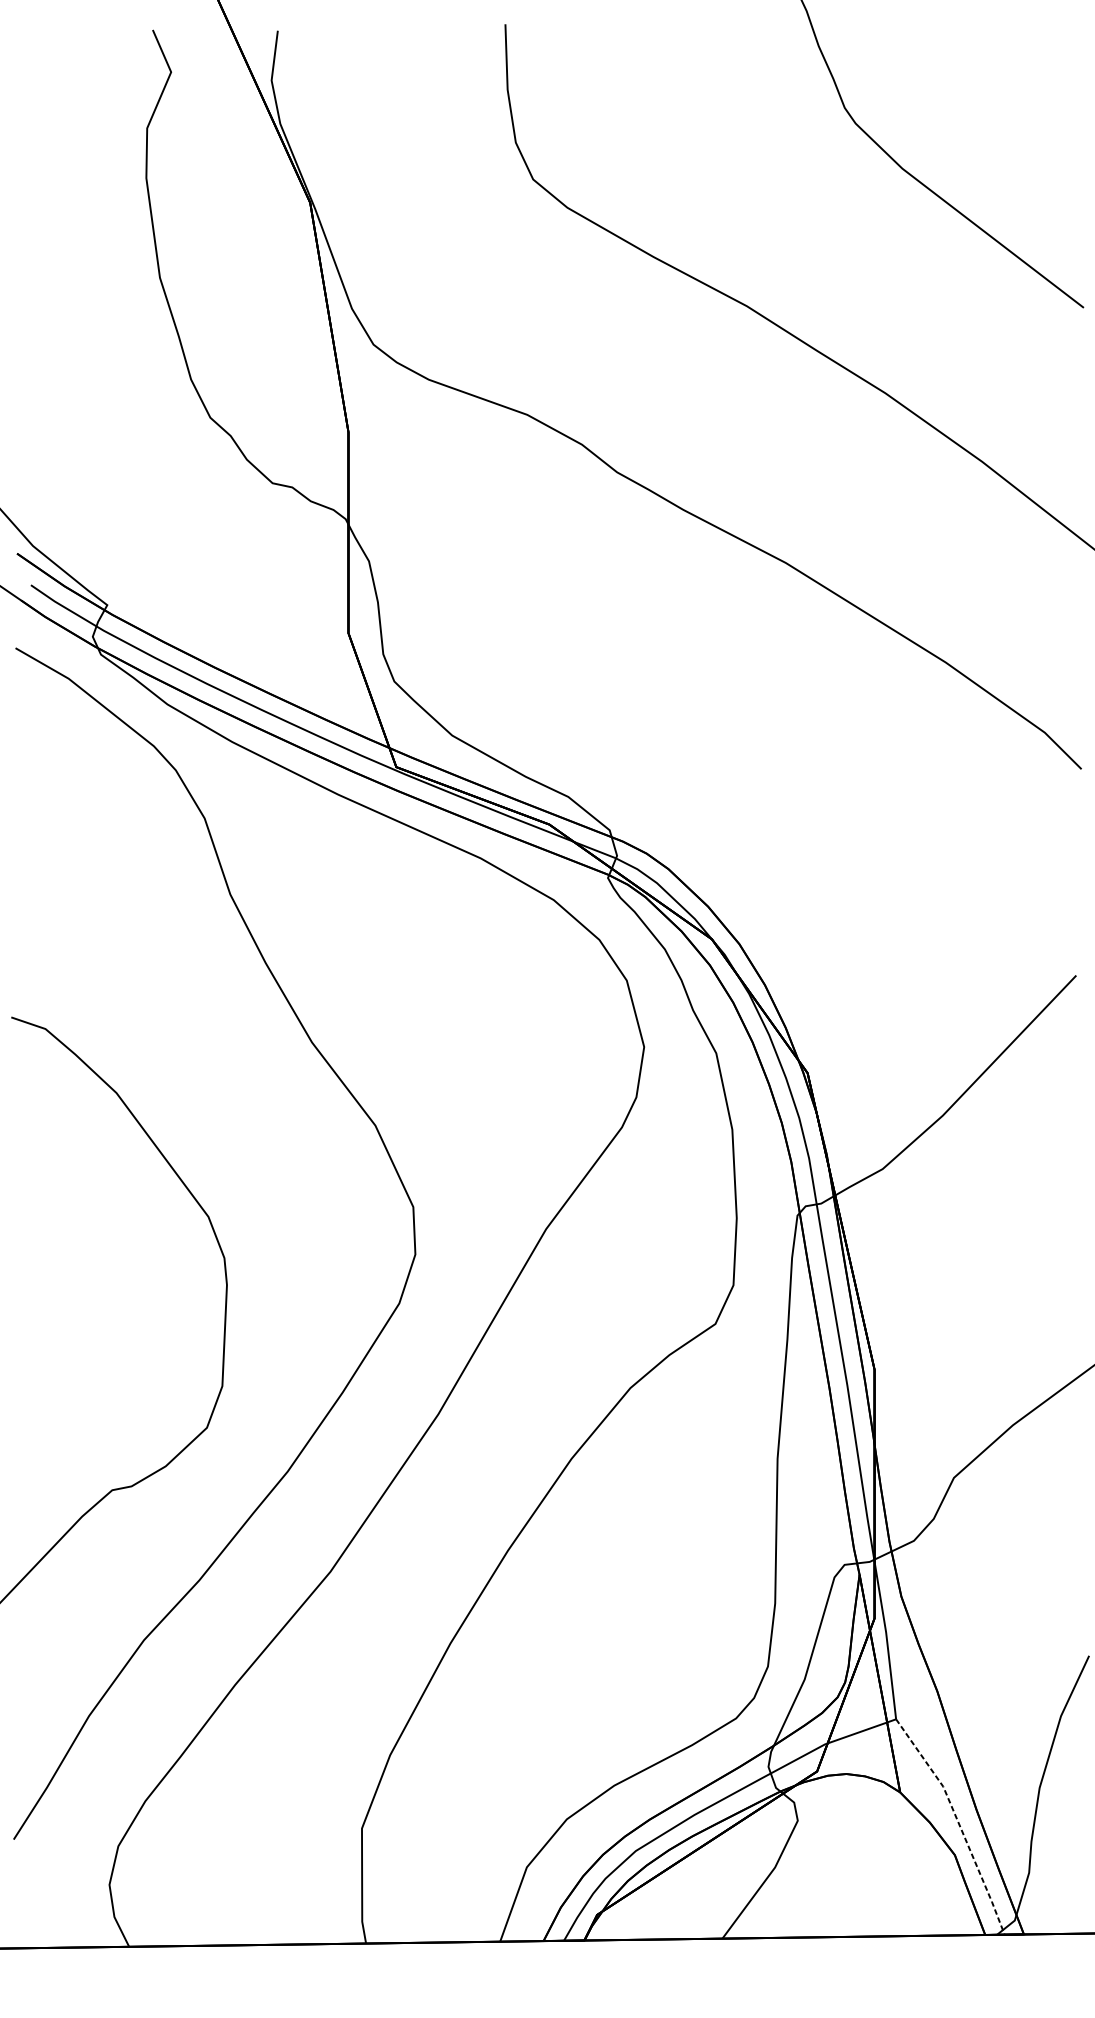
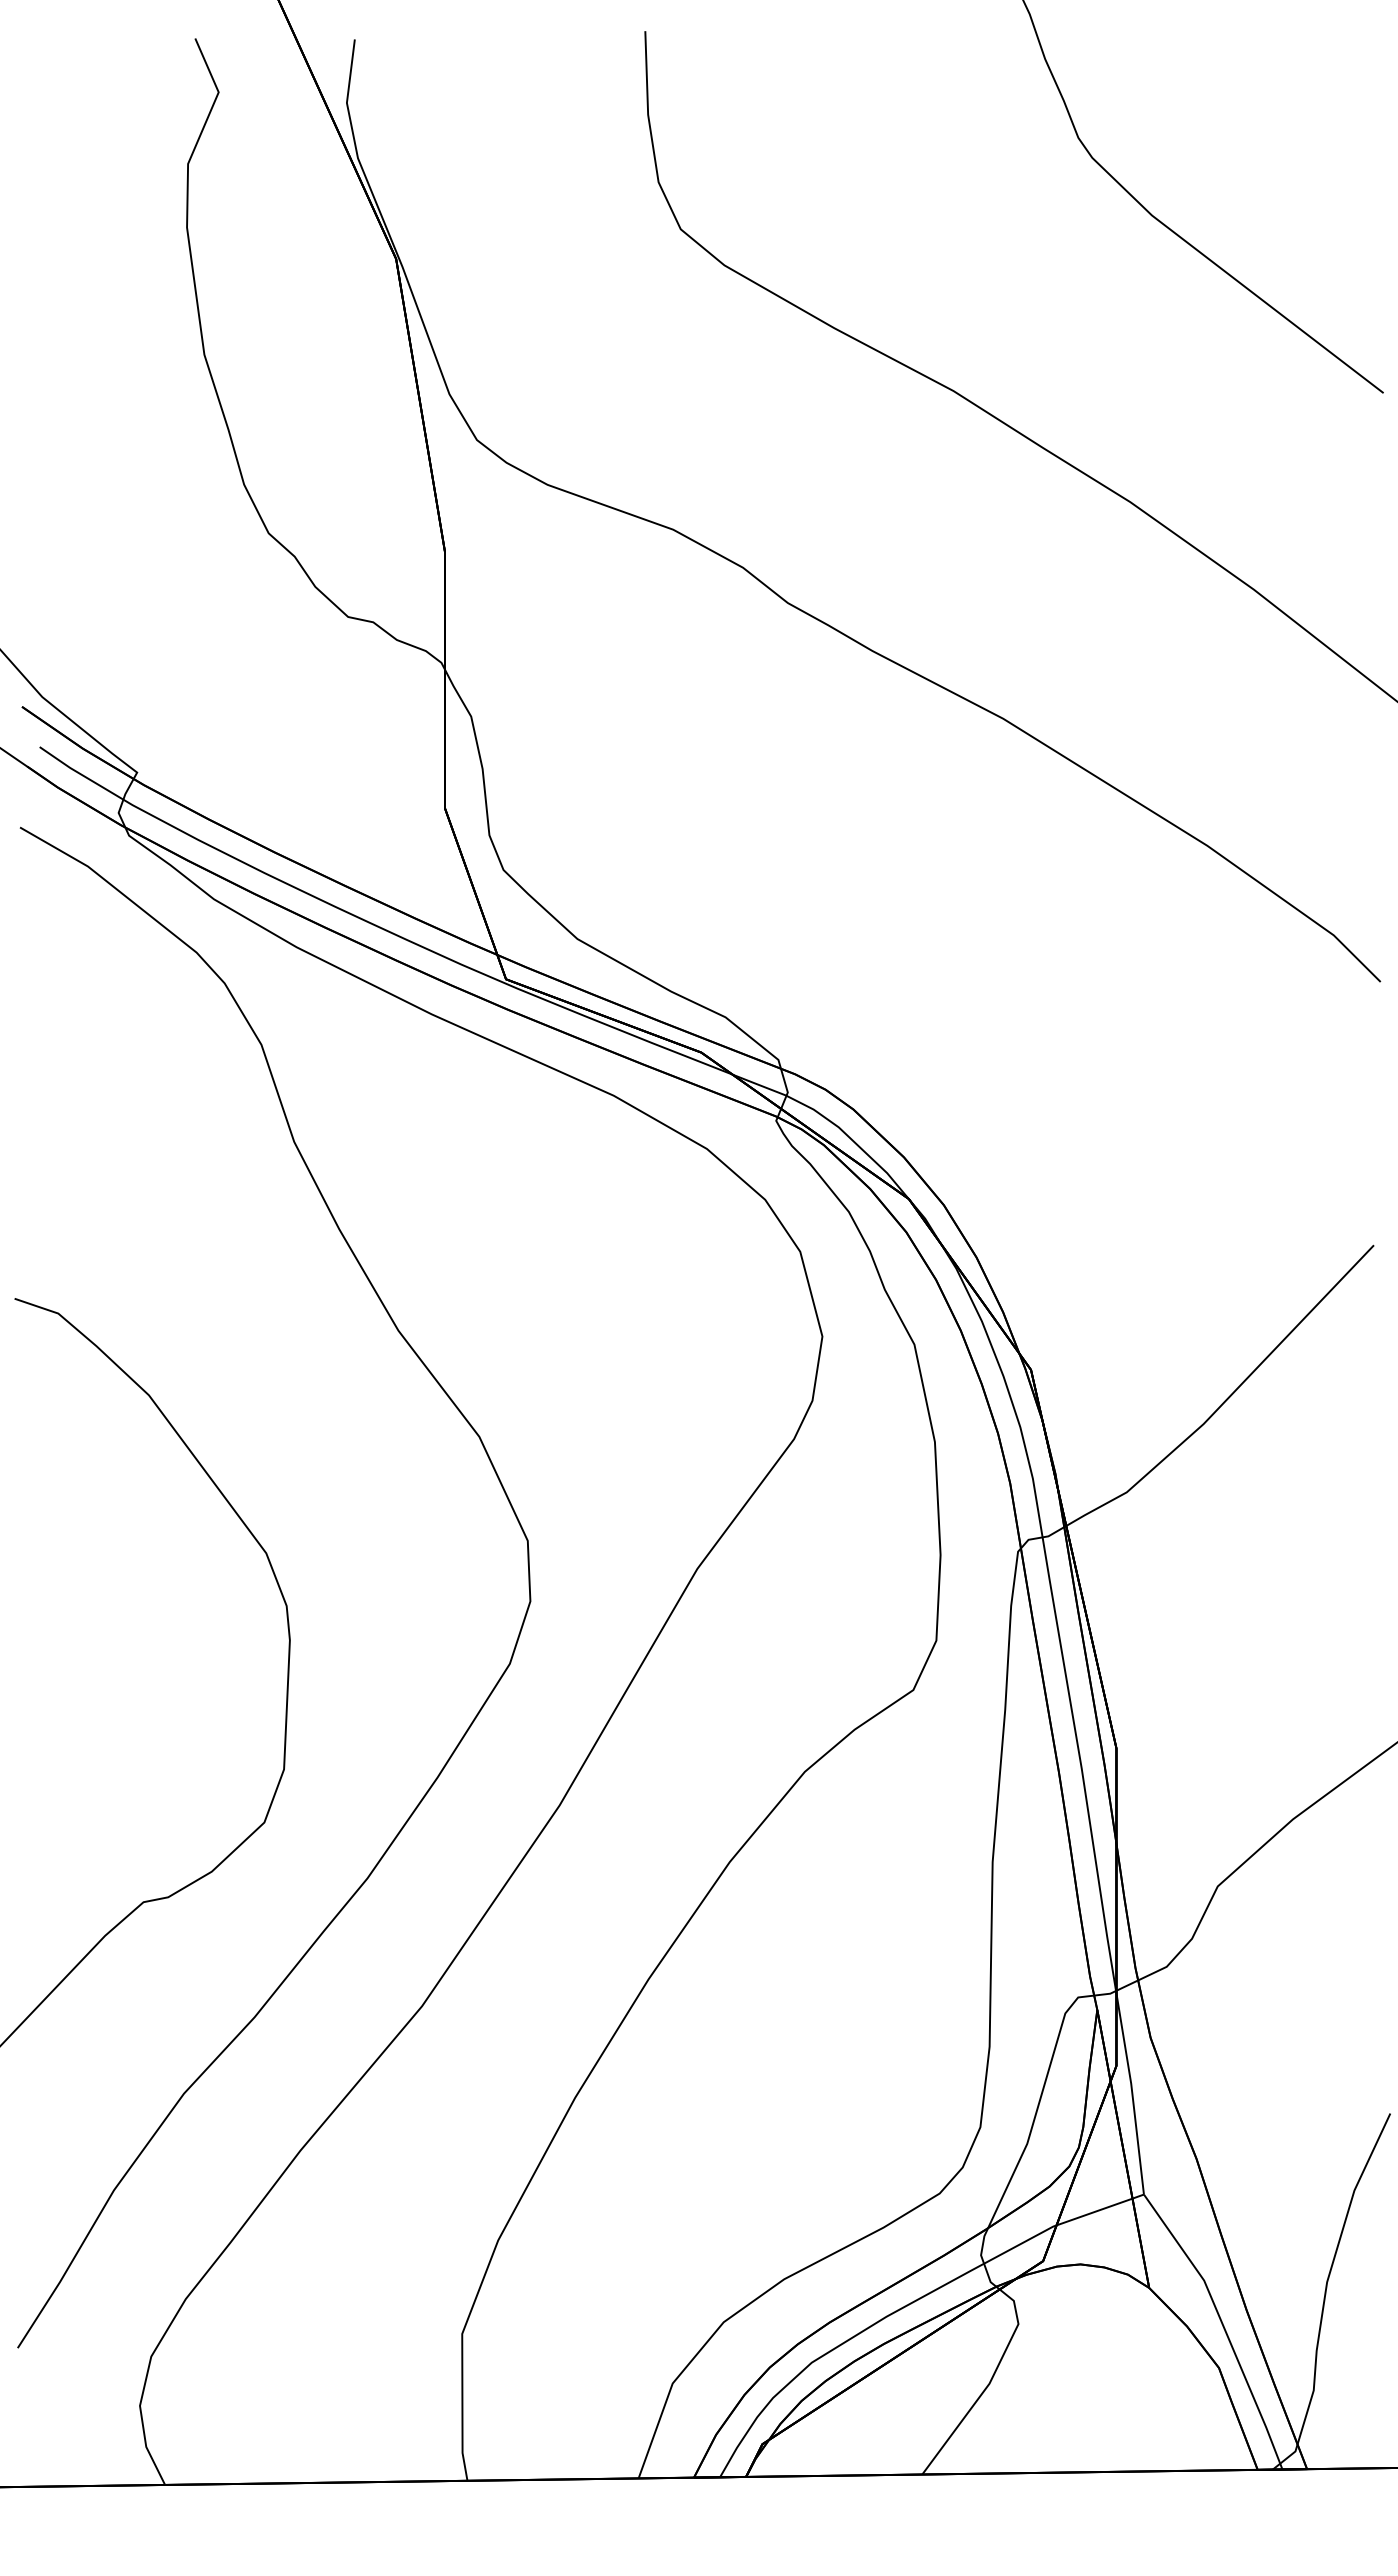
line: (958, 1822) -> (1223, 2326), dashed -> solid

